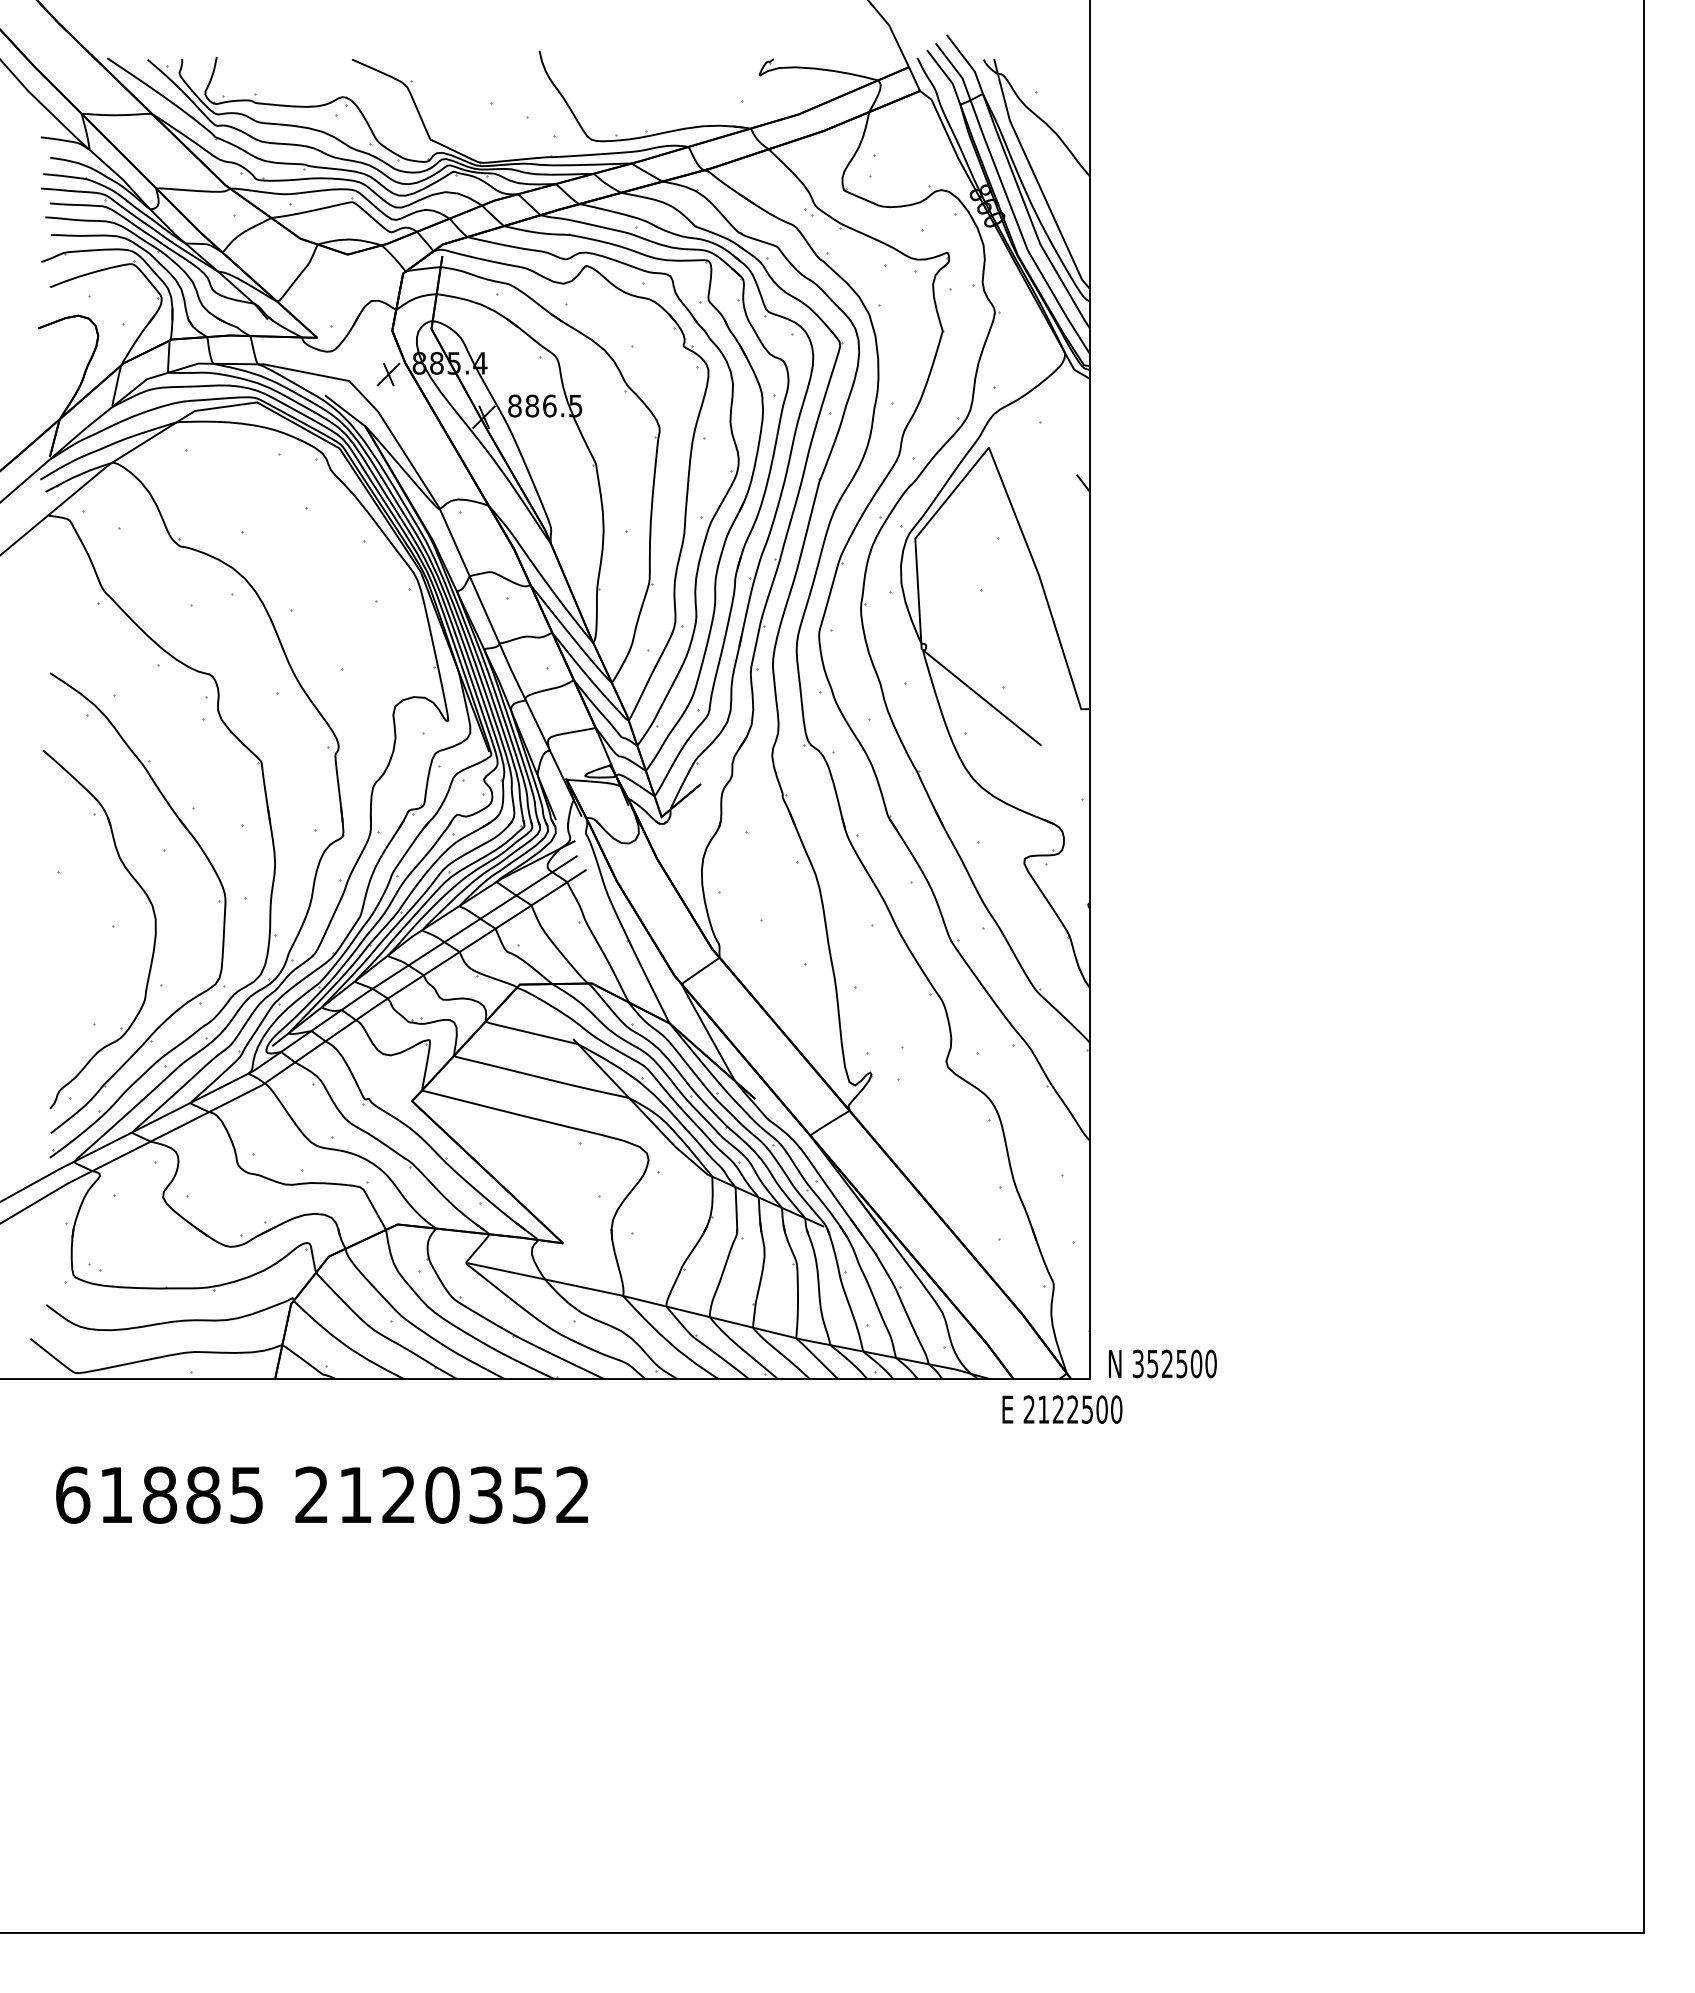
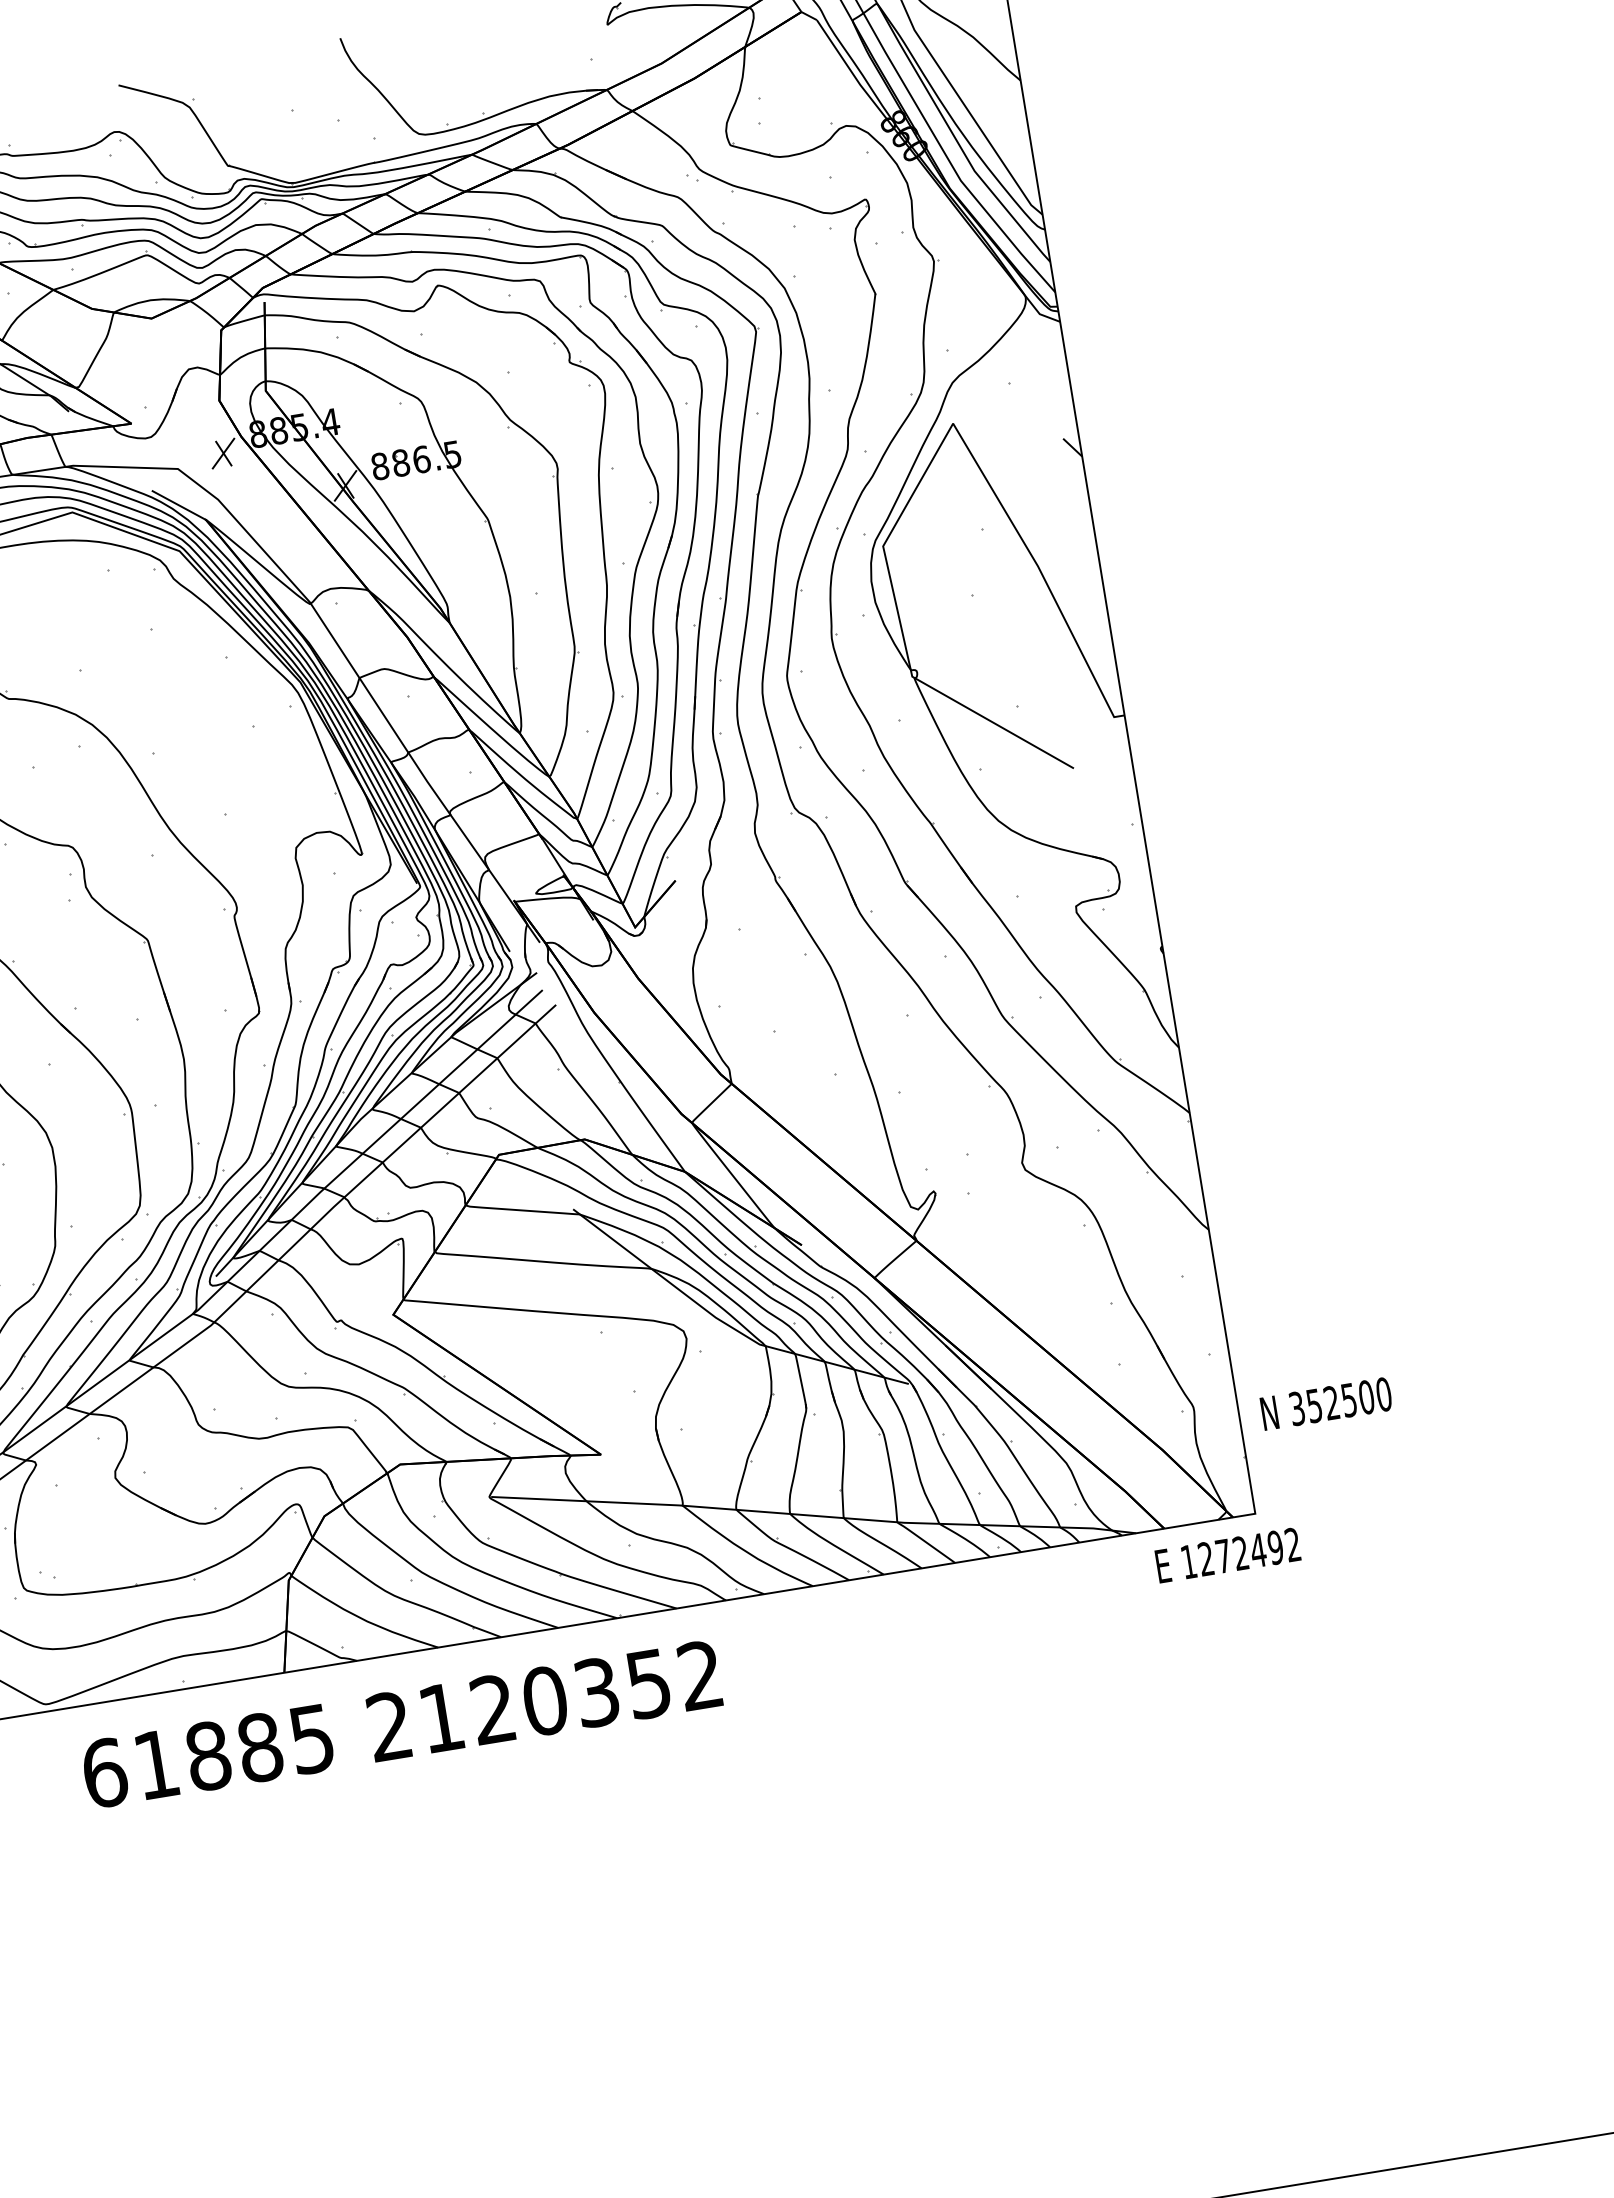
text: (1162, 1363) -> (1325, 1403), moved
text: (1072, 1409) -> (1240, 1553), 2122500 -> 1272492
text: (321, 1494) -> (400, 1723), moved

